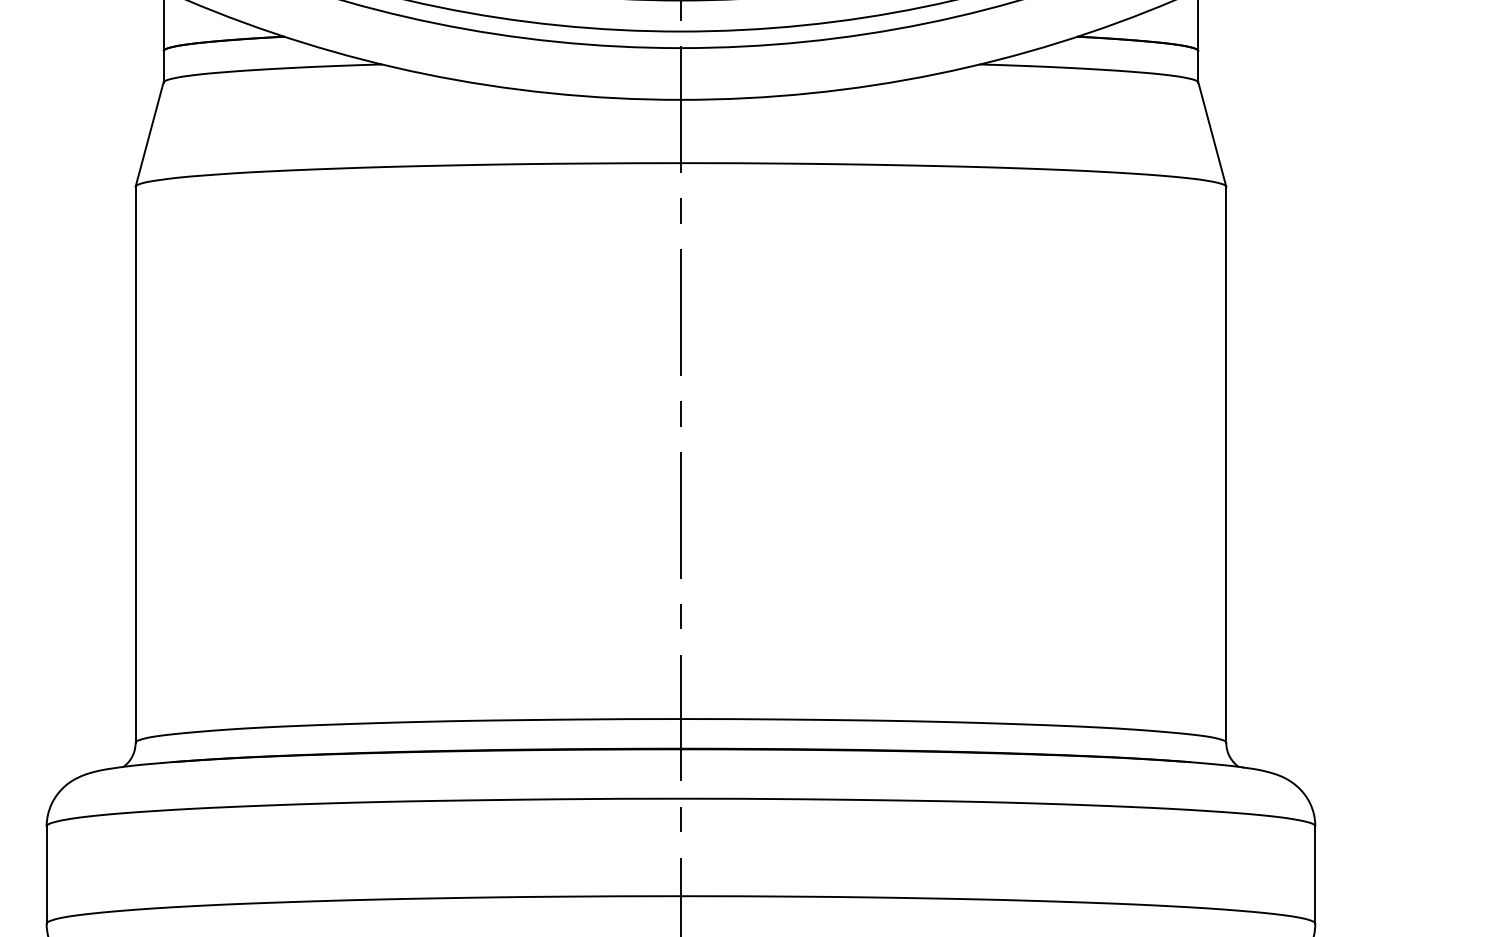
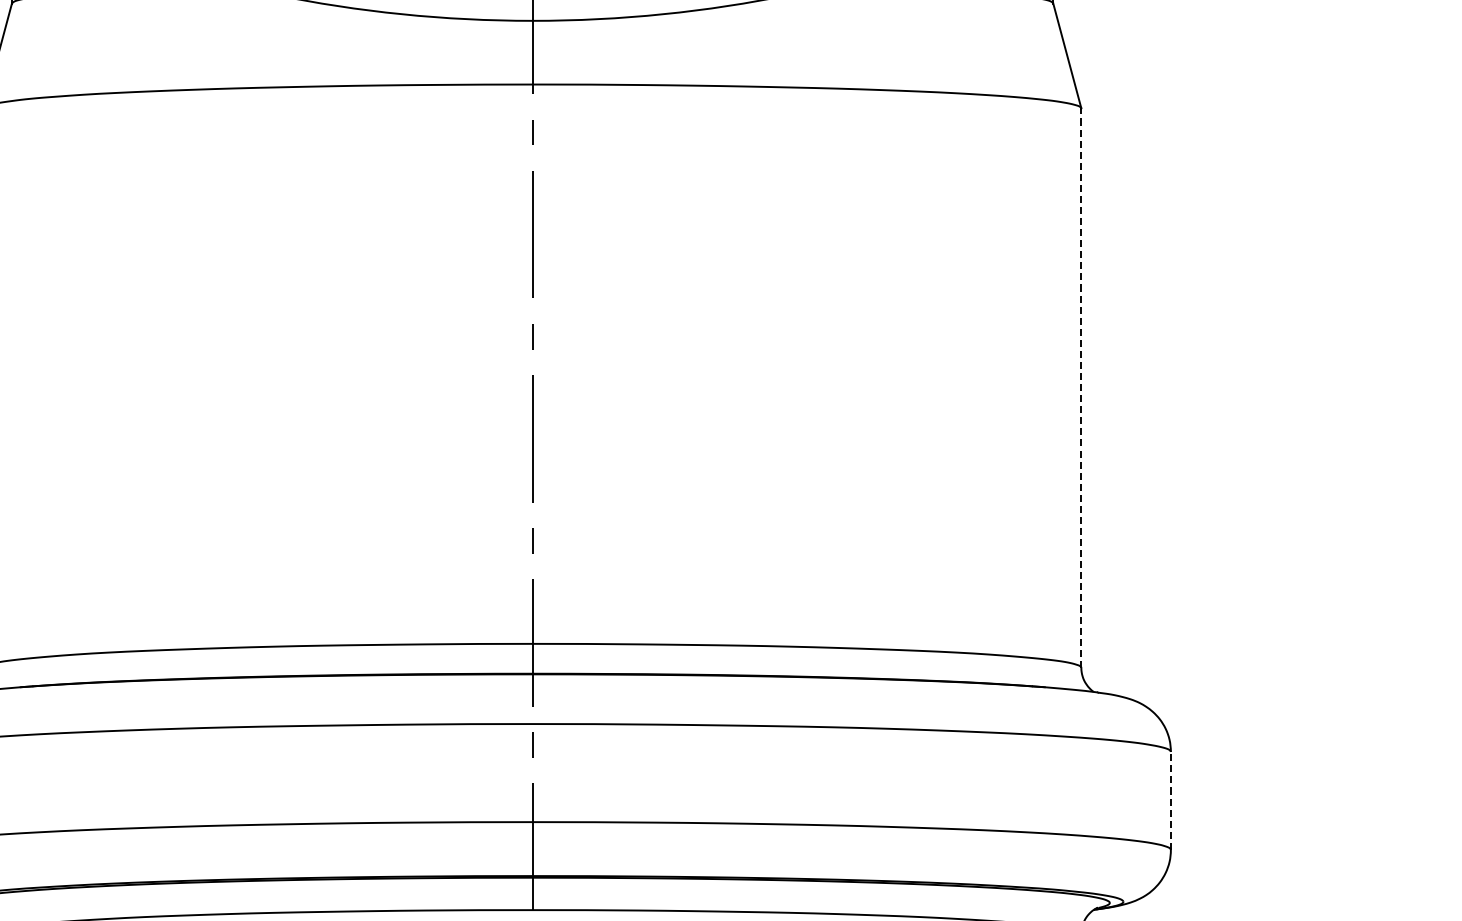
line: (1226, 464) -> (1081, 387), solid -> dashed
line: (1315, 875) -> (1171, 801), solid -> dashed

